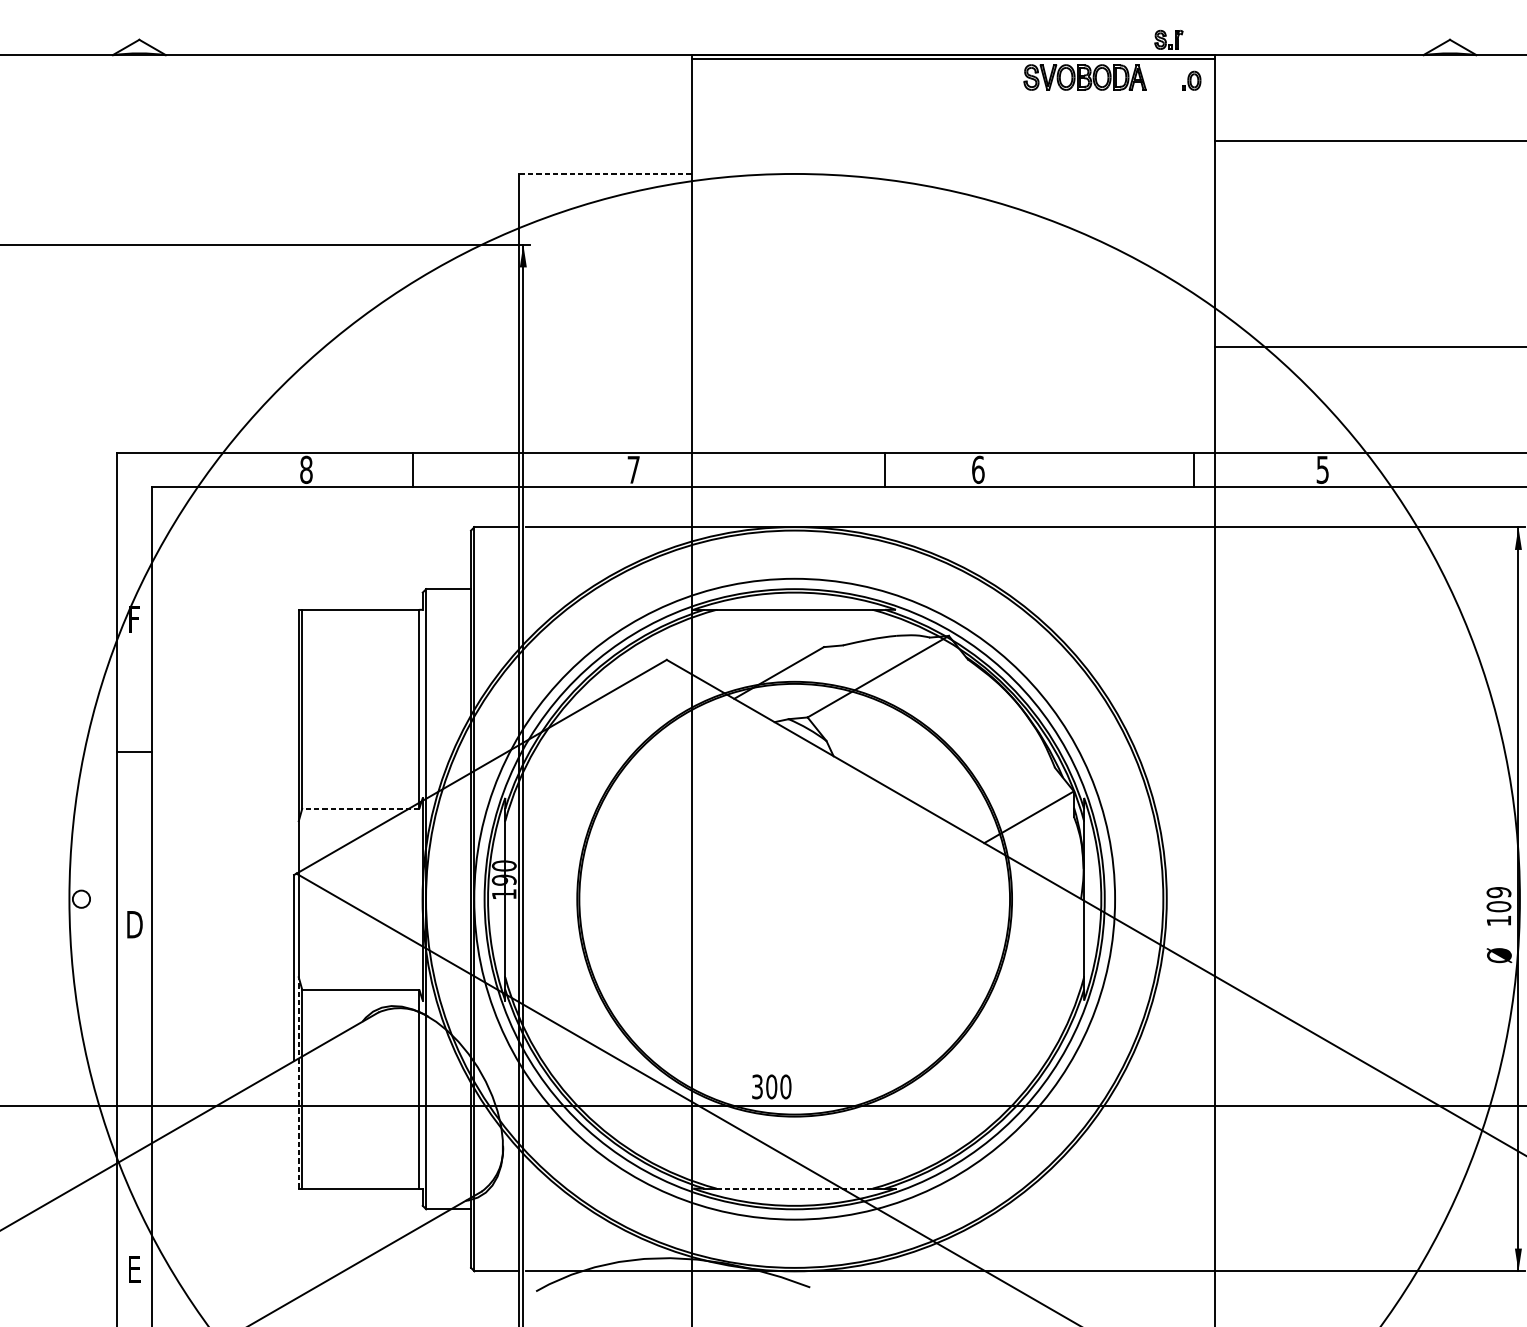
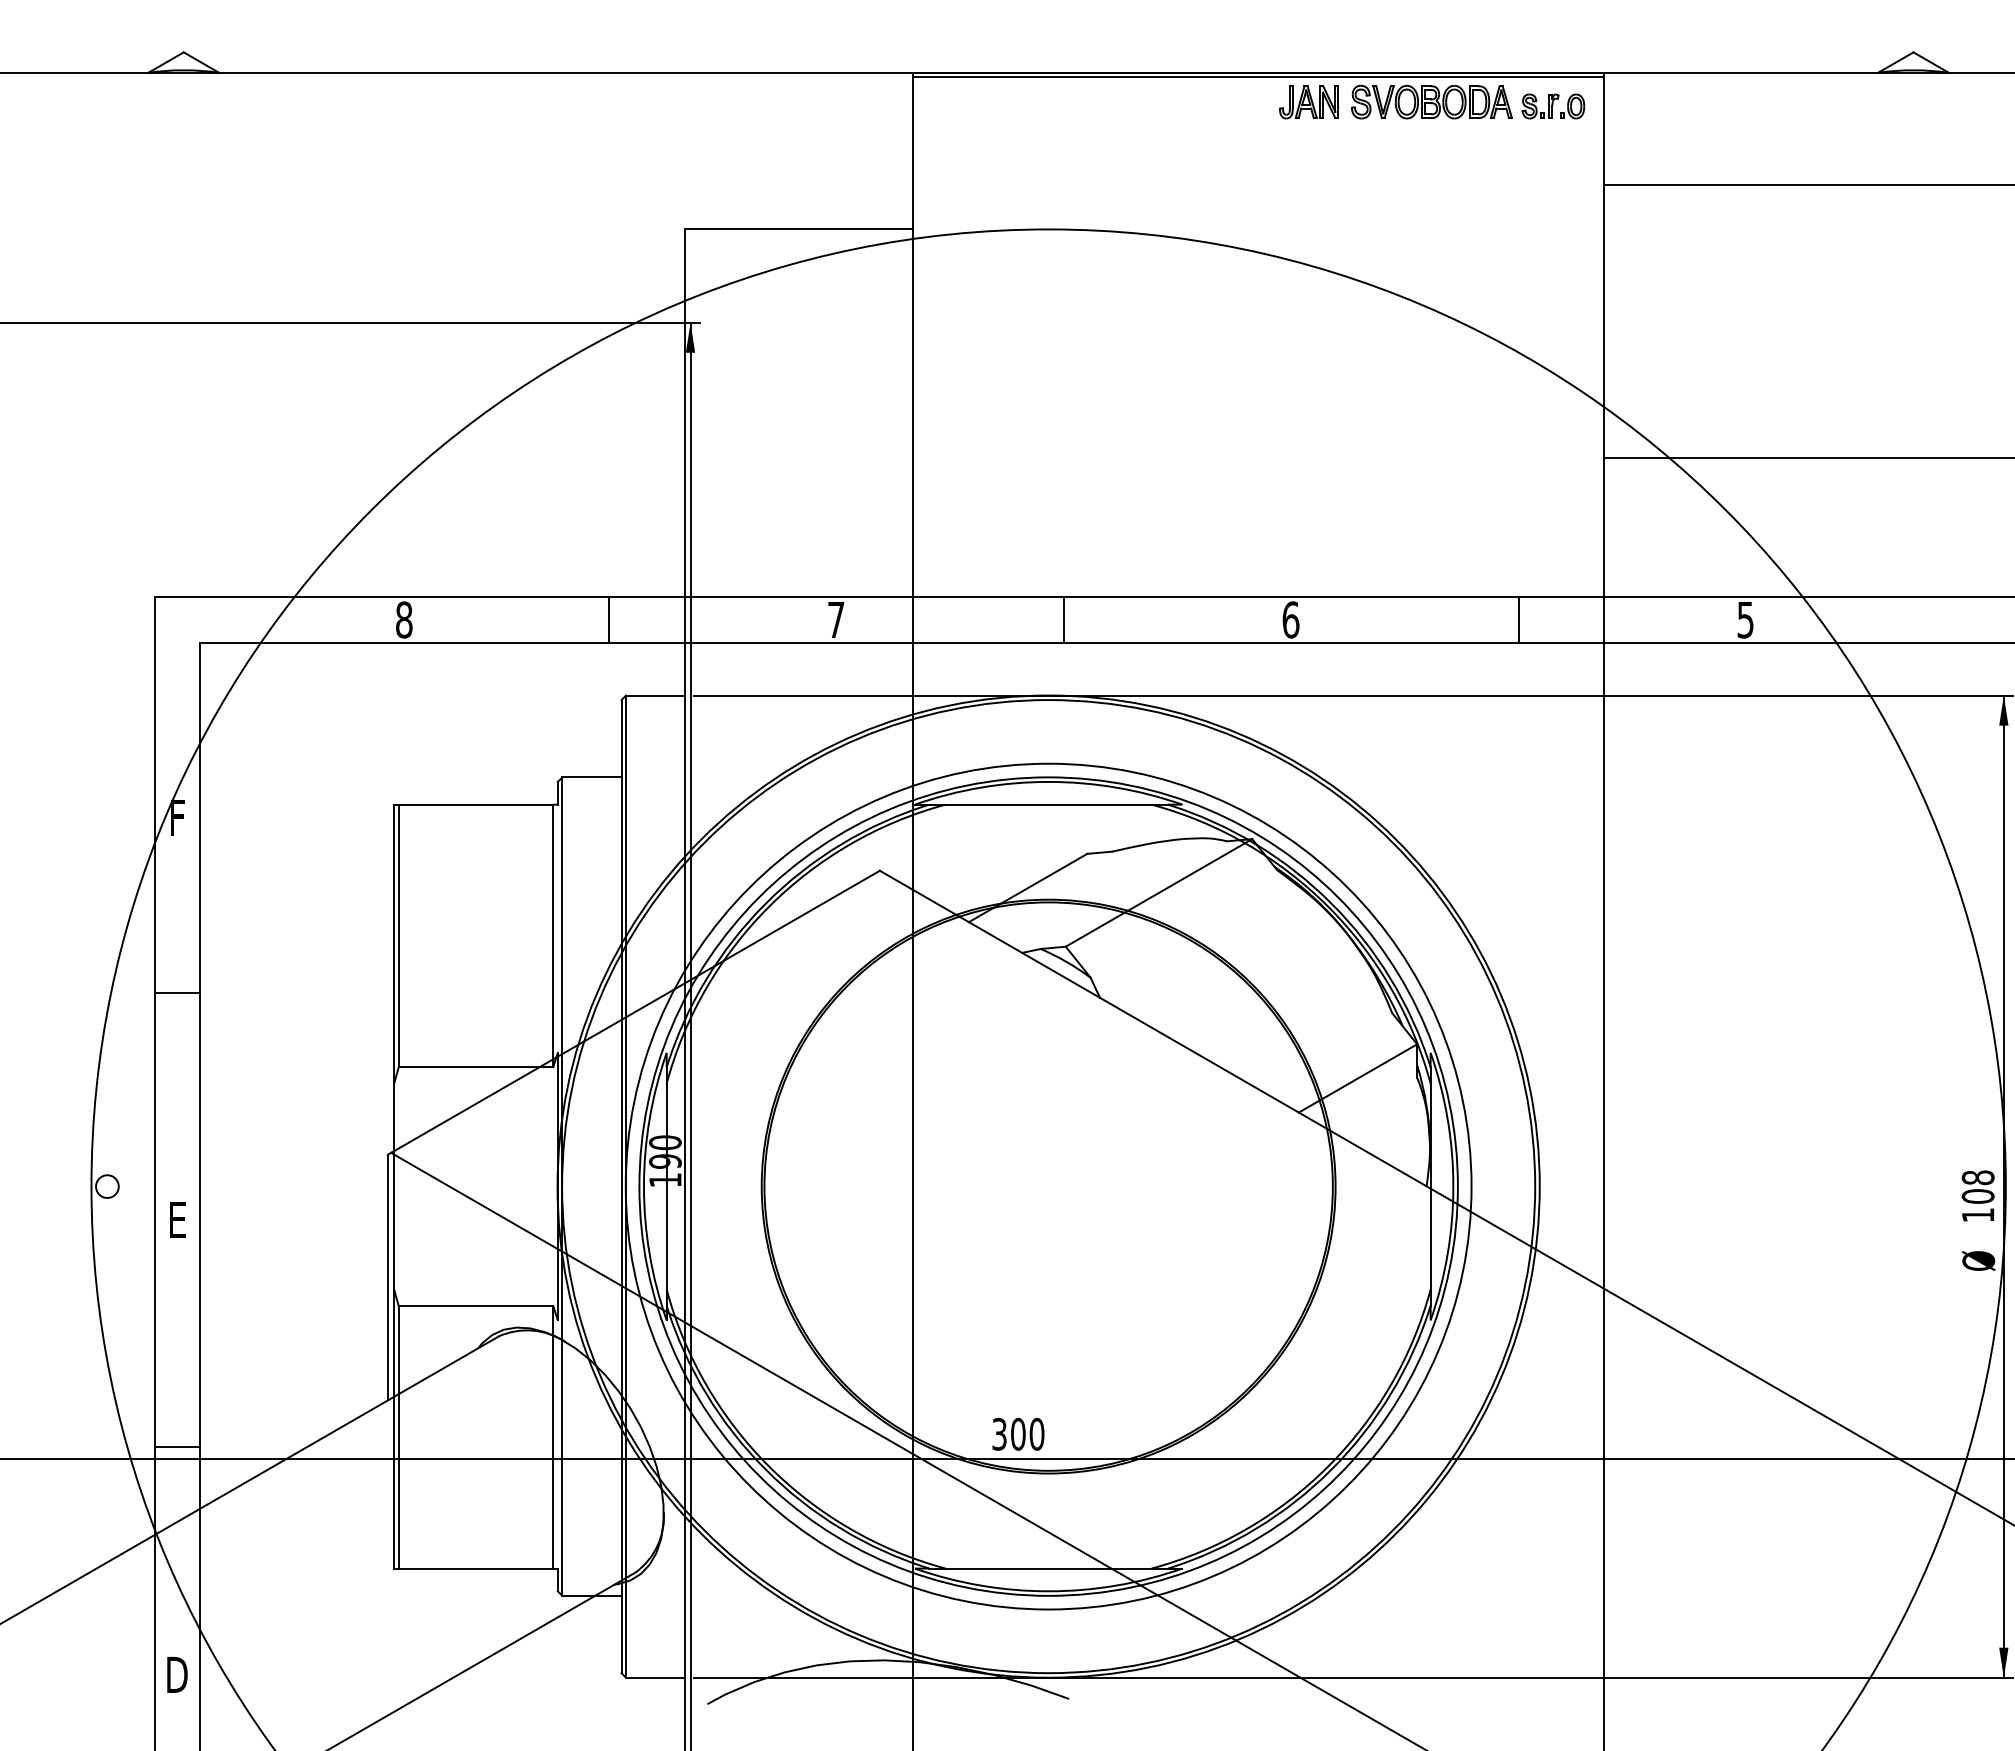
part: (1168, 39) -> (1540, 106), moved
part: (991, 77) -> (1308, 102), added
line: (605, 174) -> (798, 229), dashed -> solid
line: (412, 469) -> (609, 619), moved
line: (885, 469) -> (1064, 619), moved
line: (1193, 469) -> (1518, 619), moved
line: (360, 808) -> (475, 1067), dashed -> solid
text: (1498, 892) -> (1977, 1177), 109 -> 108
text: (134, 924) -> (177, 1220), D -> E
line: (299, 1082) -> (394, 1428), dashed -> solid
line: (134, 1096) -> (177, 1447), added
line: (794, 1188) -> (1048, 1568), dashed -> solid
text: (134, 1268) -> (177, 1674), E -> D

